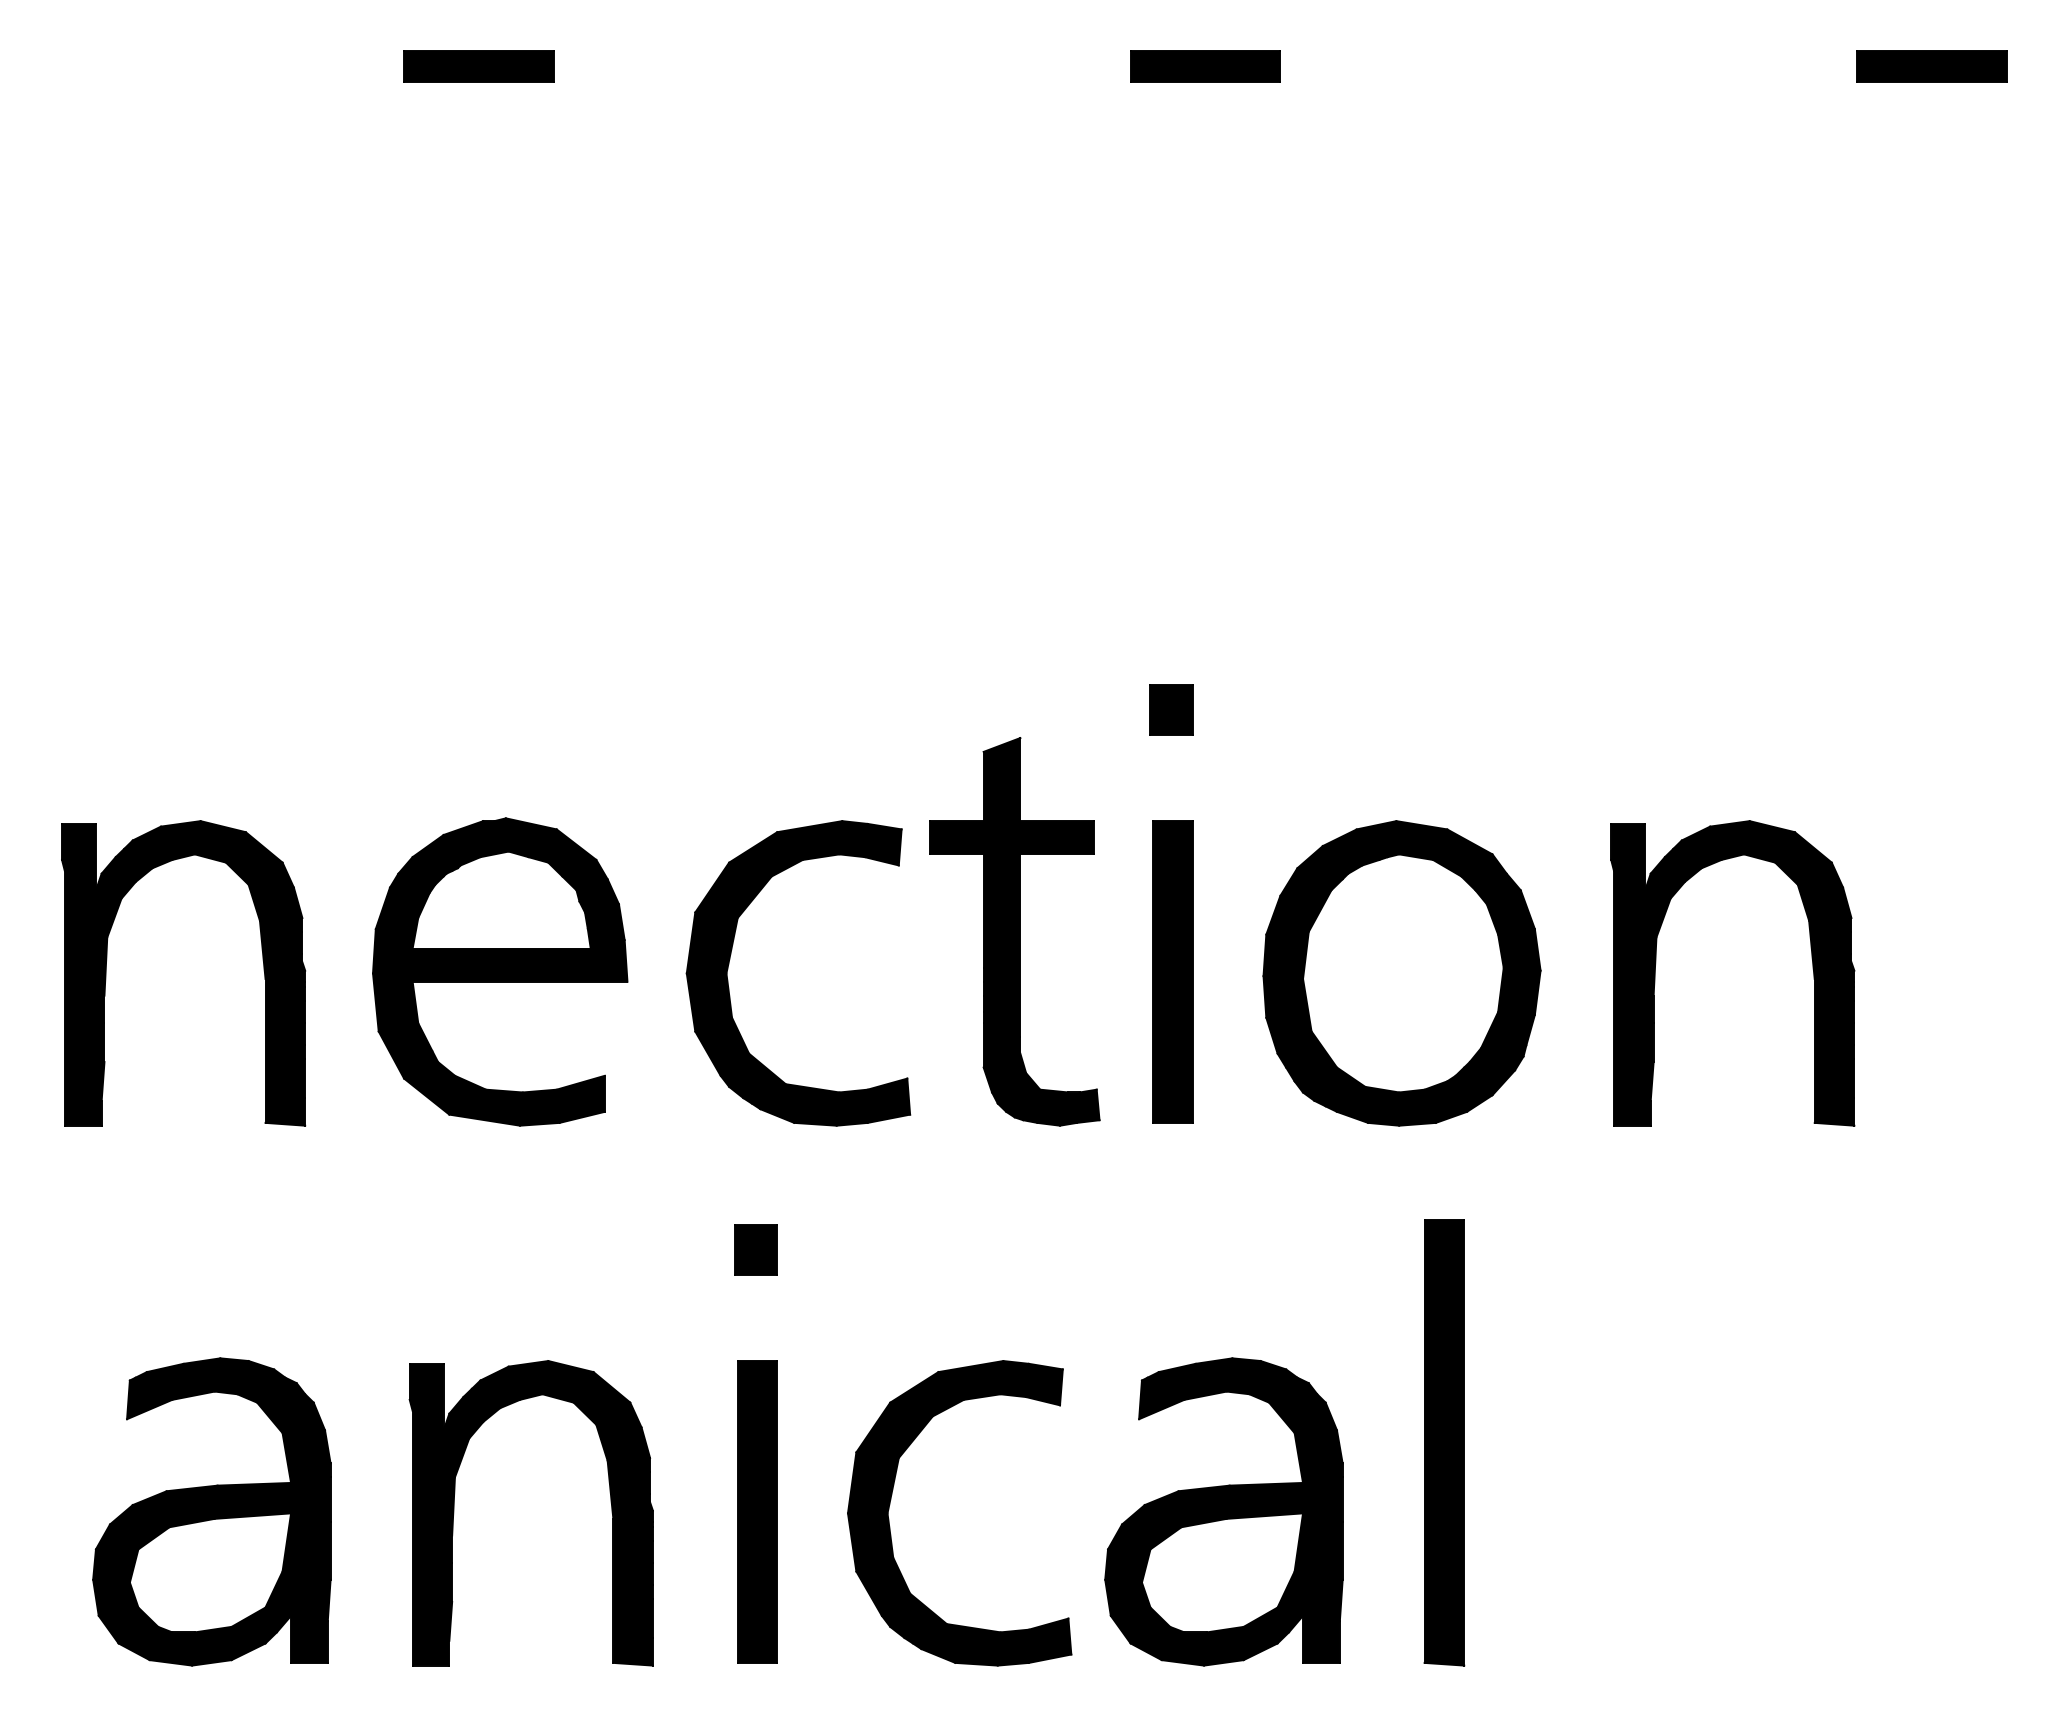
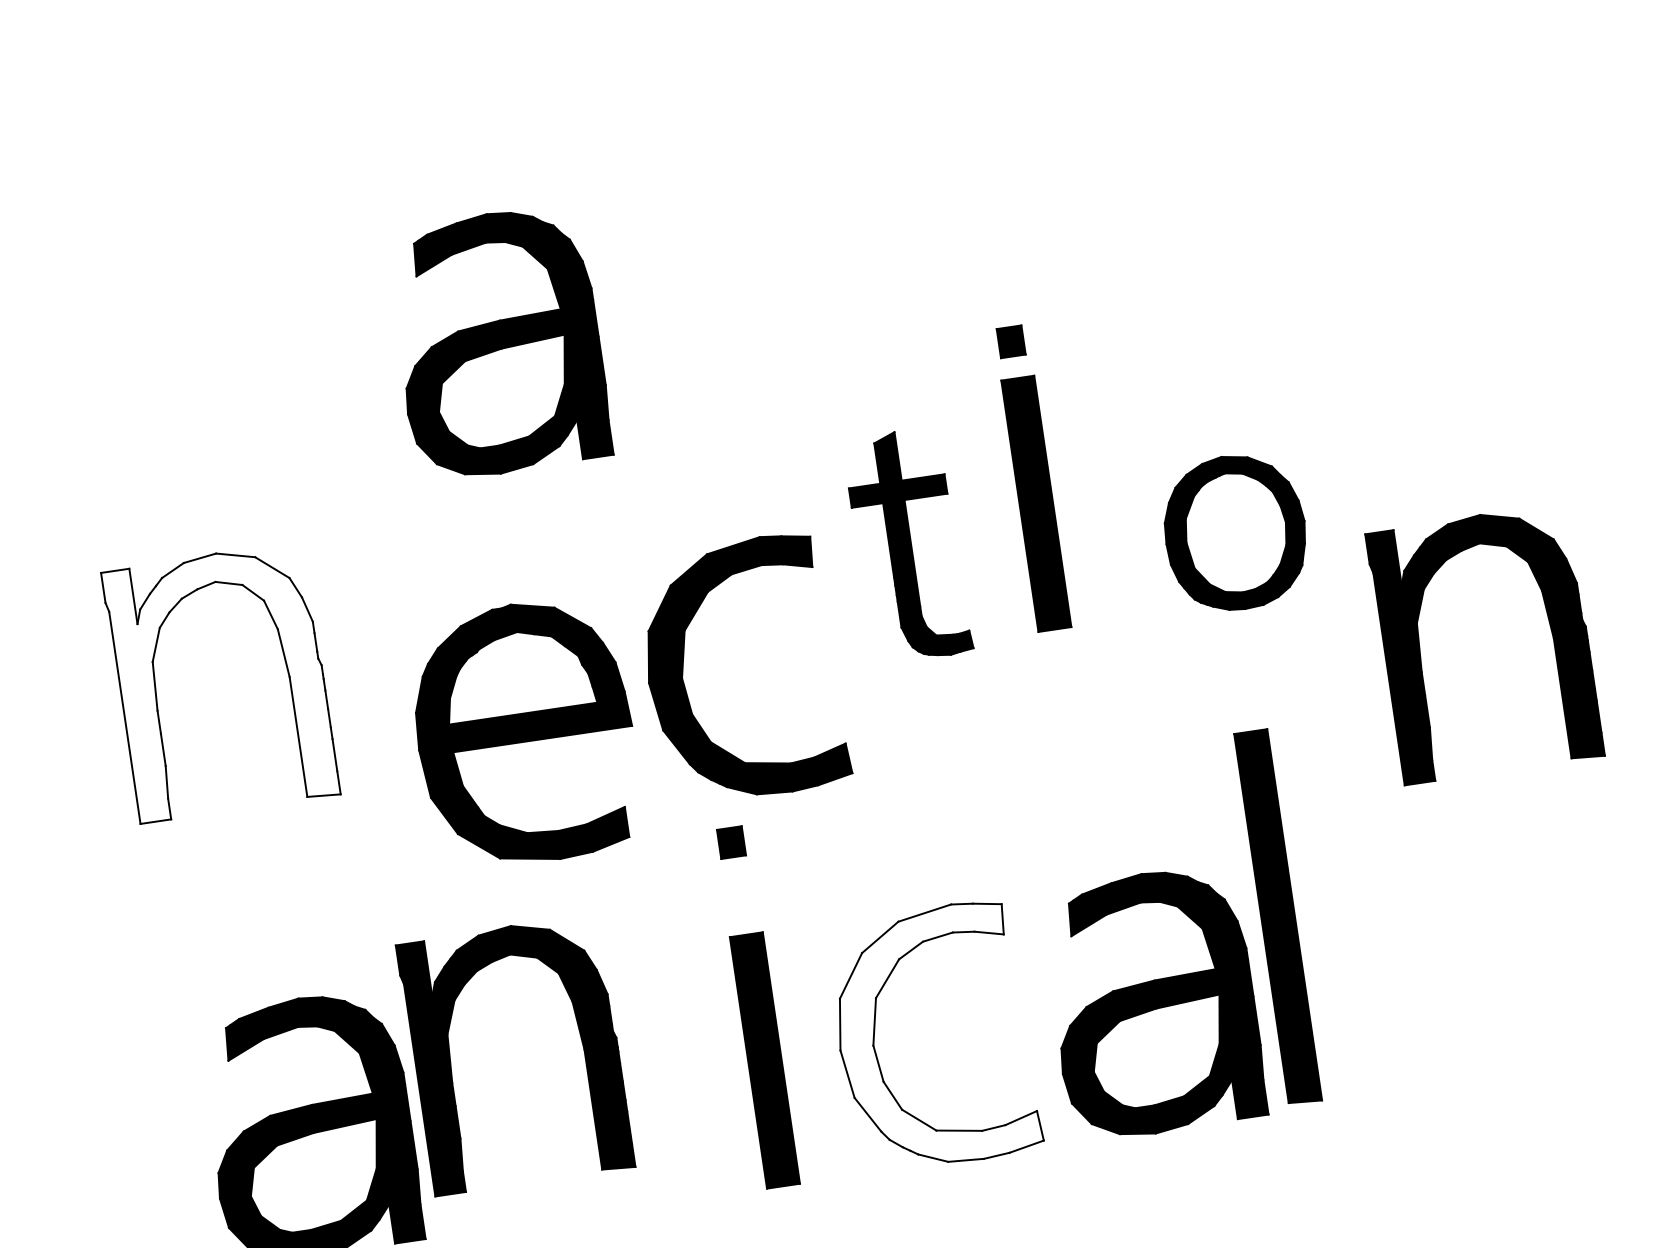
part: (568, 622) -> (498, 342), added
part: (1171, 709) -> (1011, 341), size x0.7
part: (1014, 931) -> (907, 545), size x0.7
part: (730, 959) -> (683, 666), moved
part: (1656, 963) -> (1420, 645), moved
part: (500, 971) -> (525, 732), moved
part: (1172, 971) -> (1035, 503), moved
fill: (183, 973) -> (220, 682), removed
part: (1401, 973) -> (1235, 532), size x0.6
part: (755, 1249) -> (730, 842), size x0.7
part: (1444, 1442) -> (1278, 917), moved
part: (454, 1513) -> (451, 1064), moved
fill: (959, 1513) -> (933, 1036), removed

